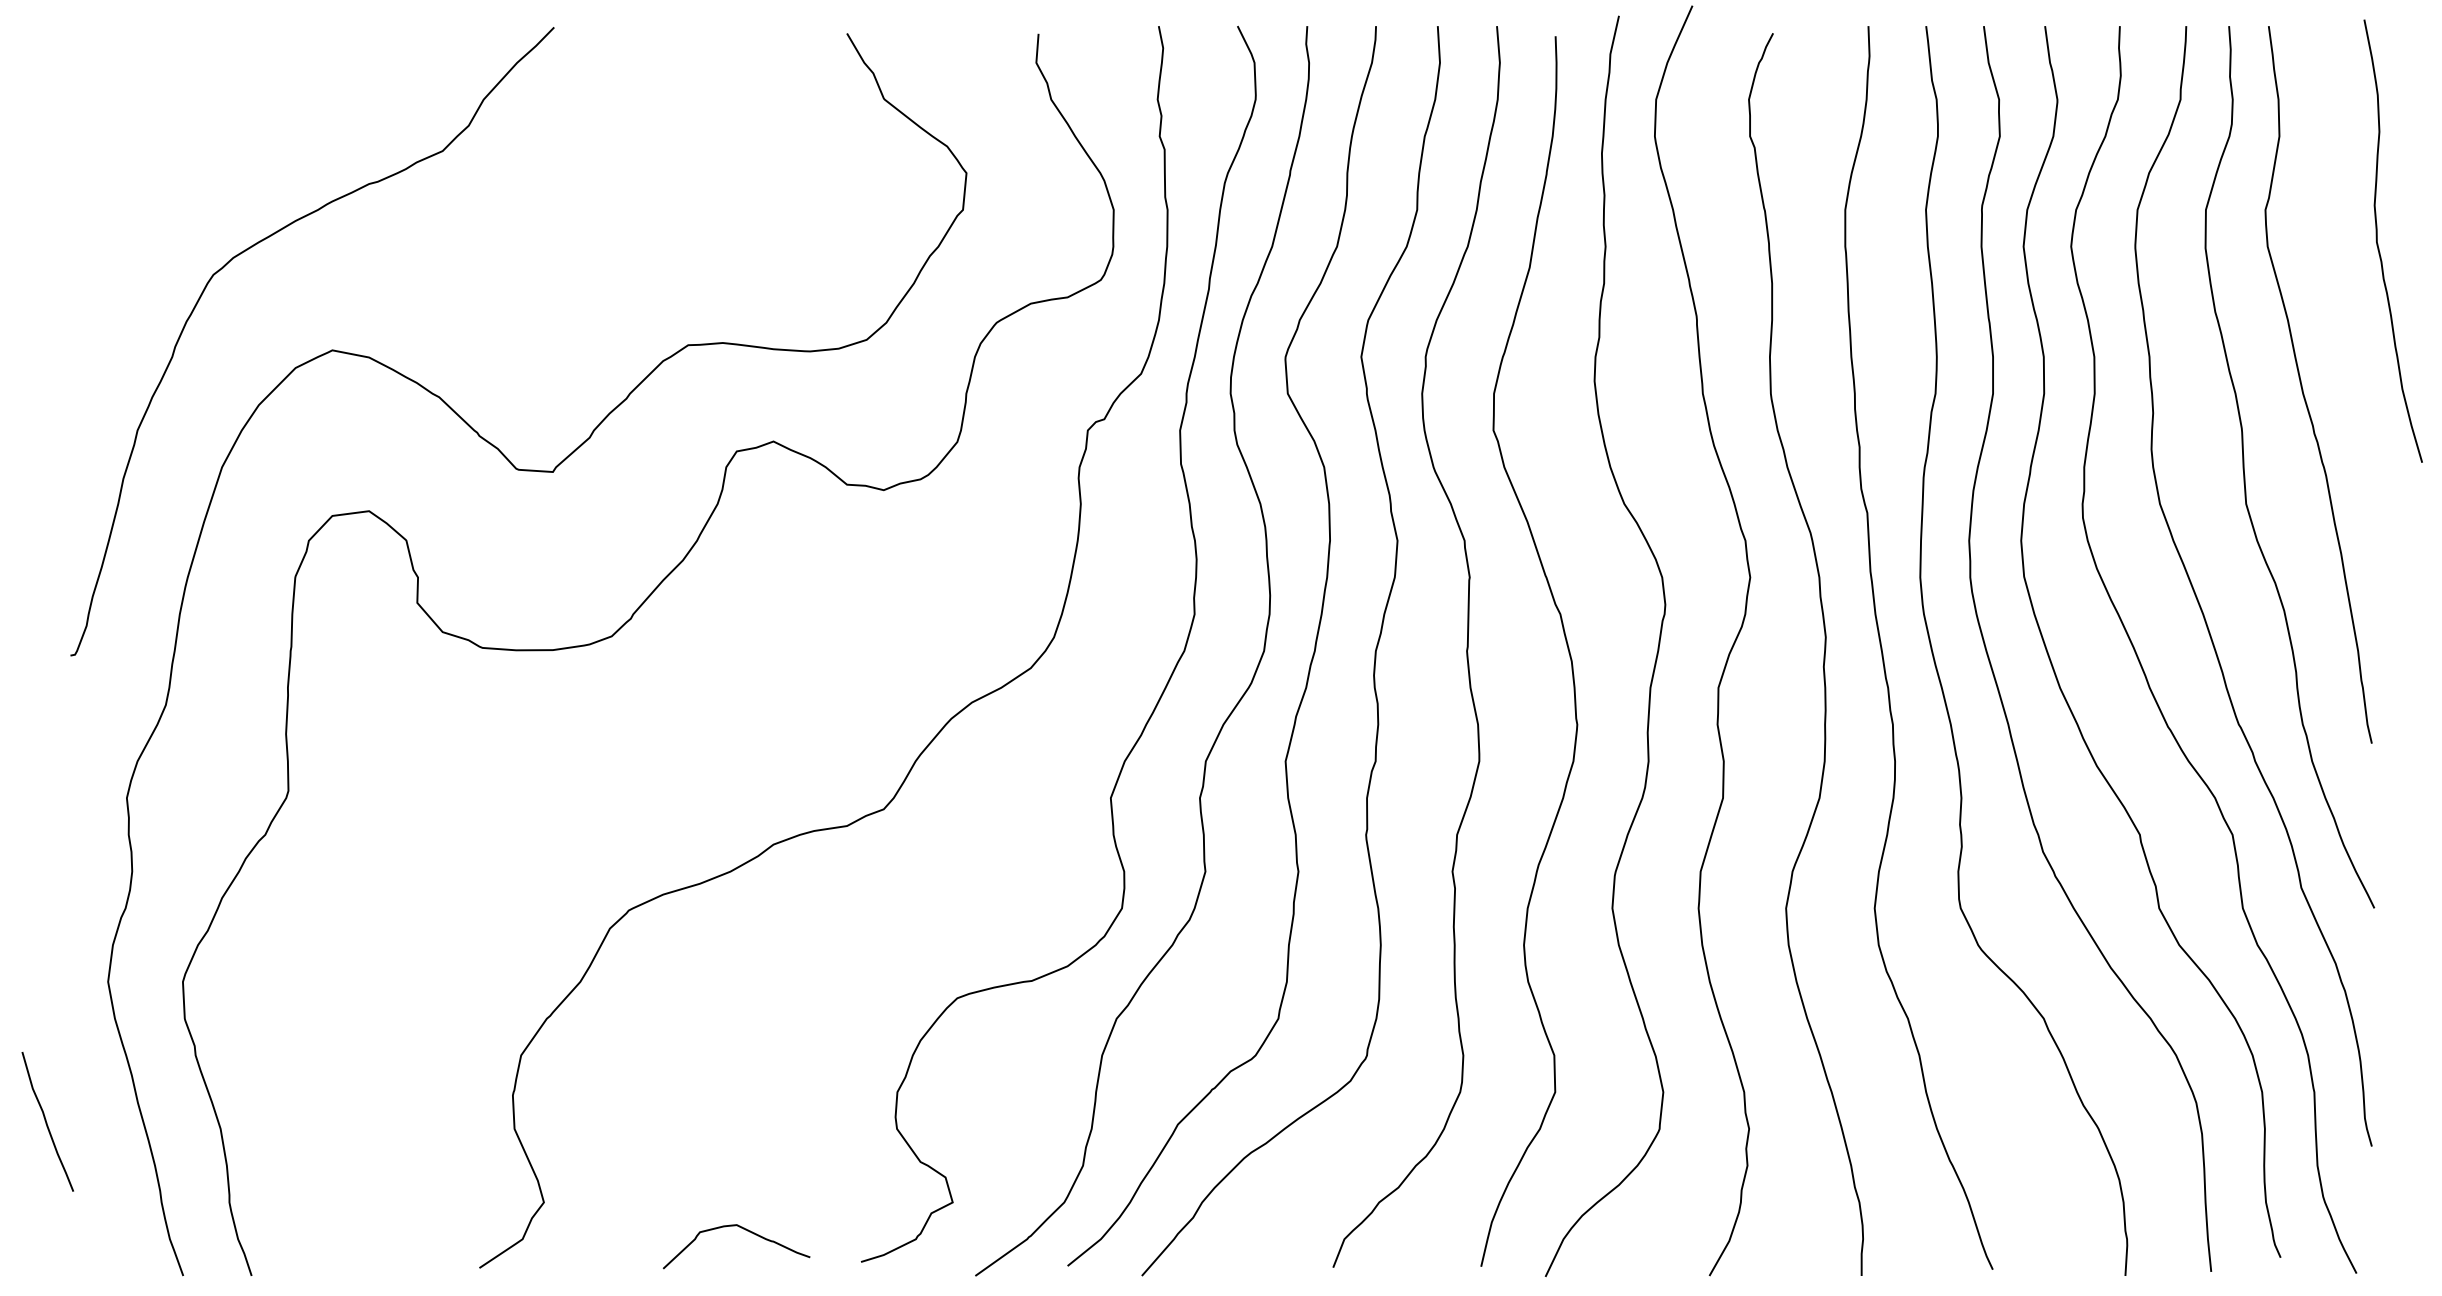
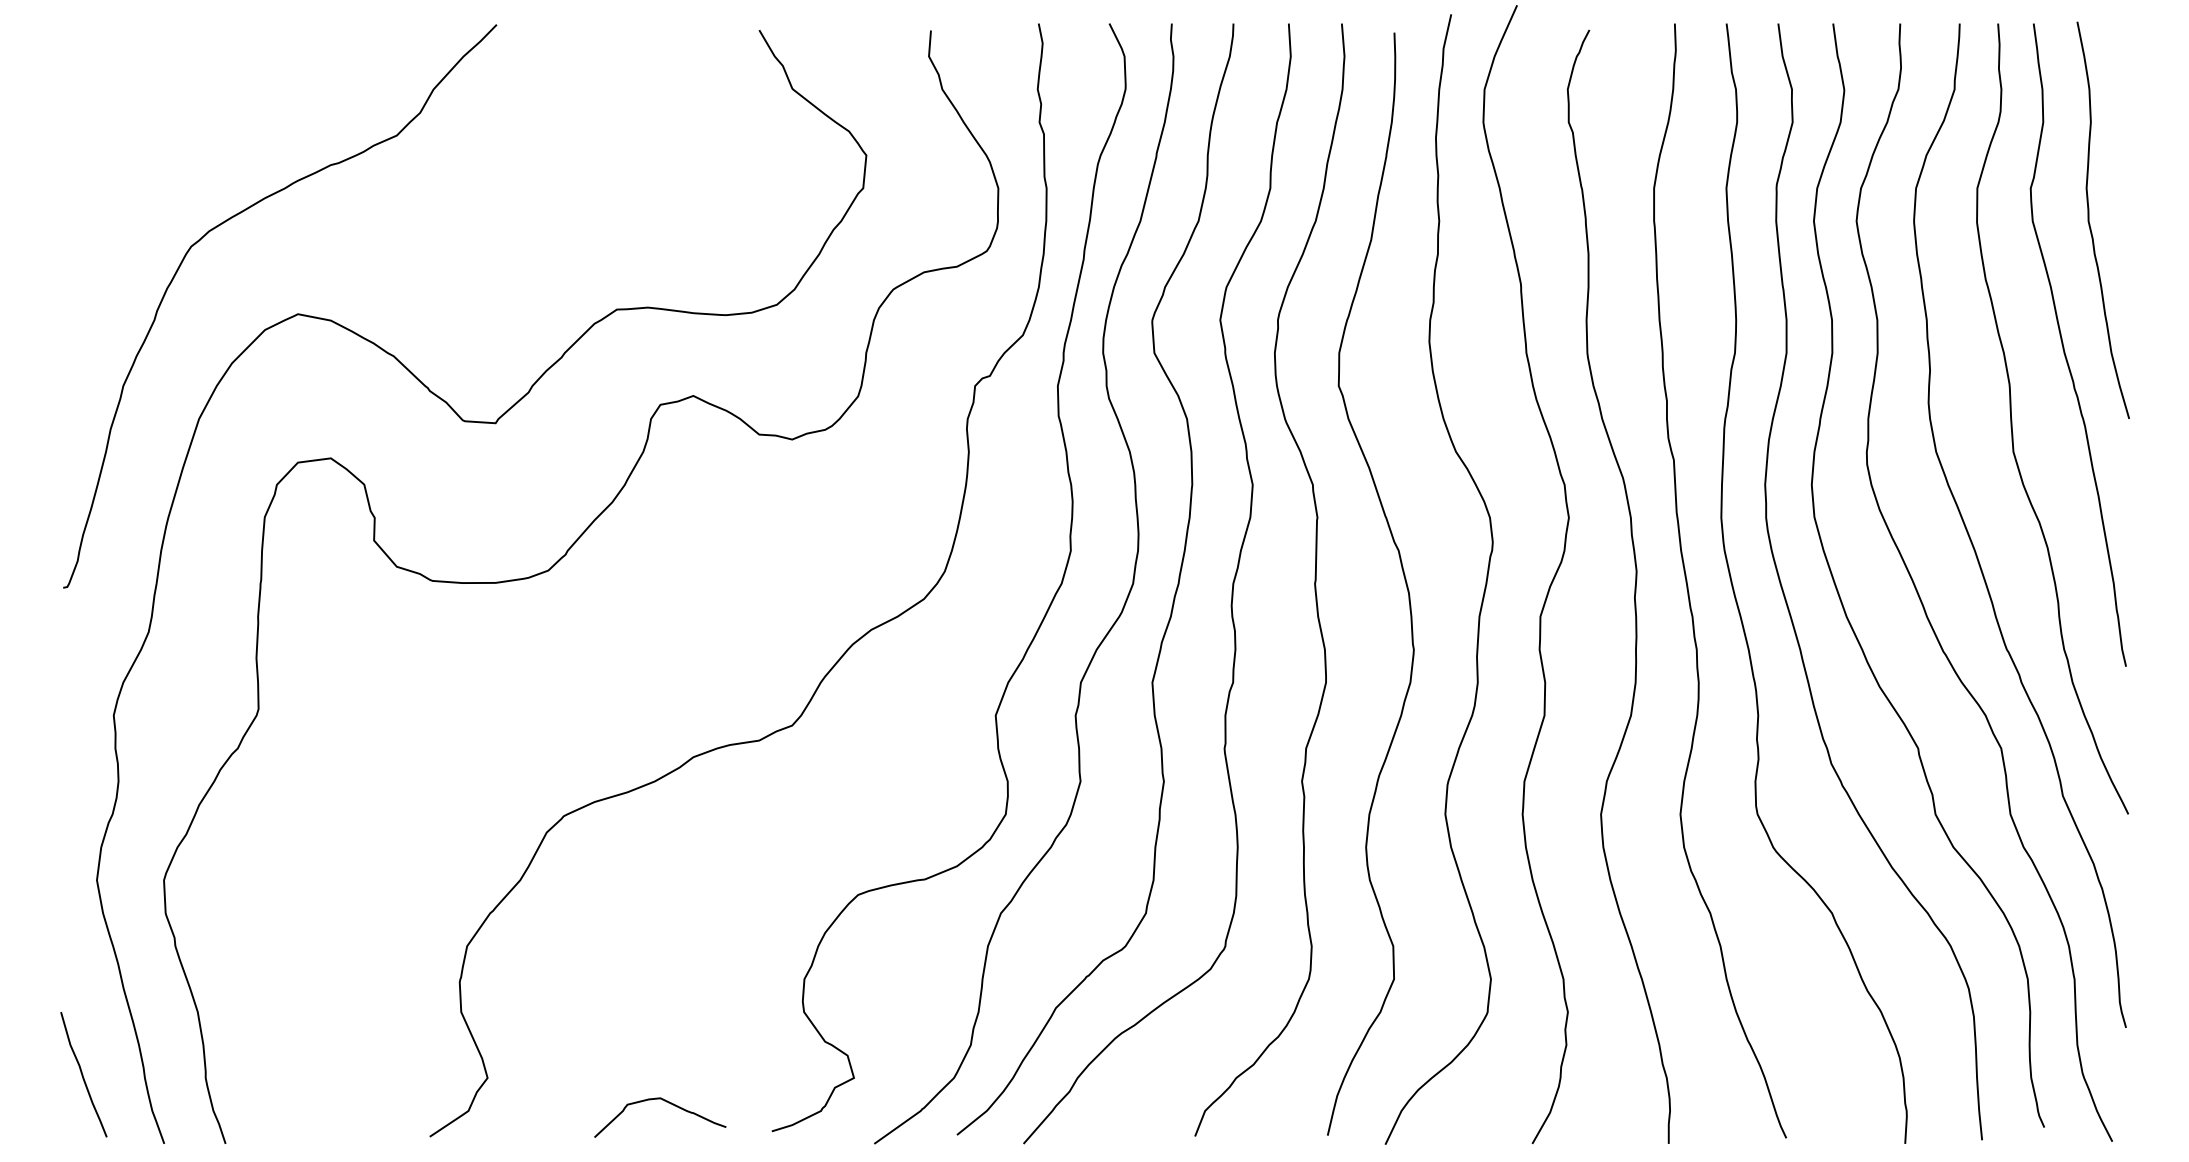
curve: (2377, 240) -> (2089, 219), moved
curve: (47, 1121) -> (83, 1074), moved

